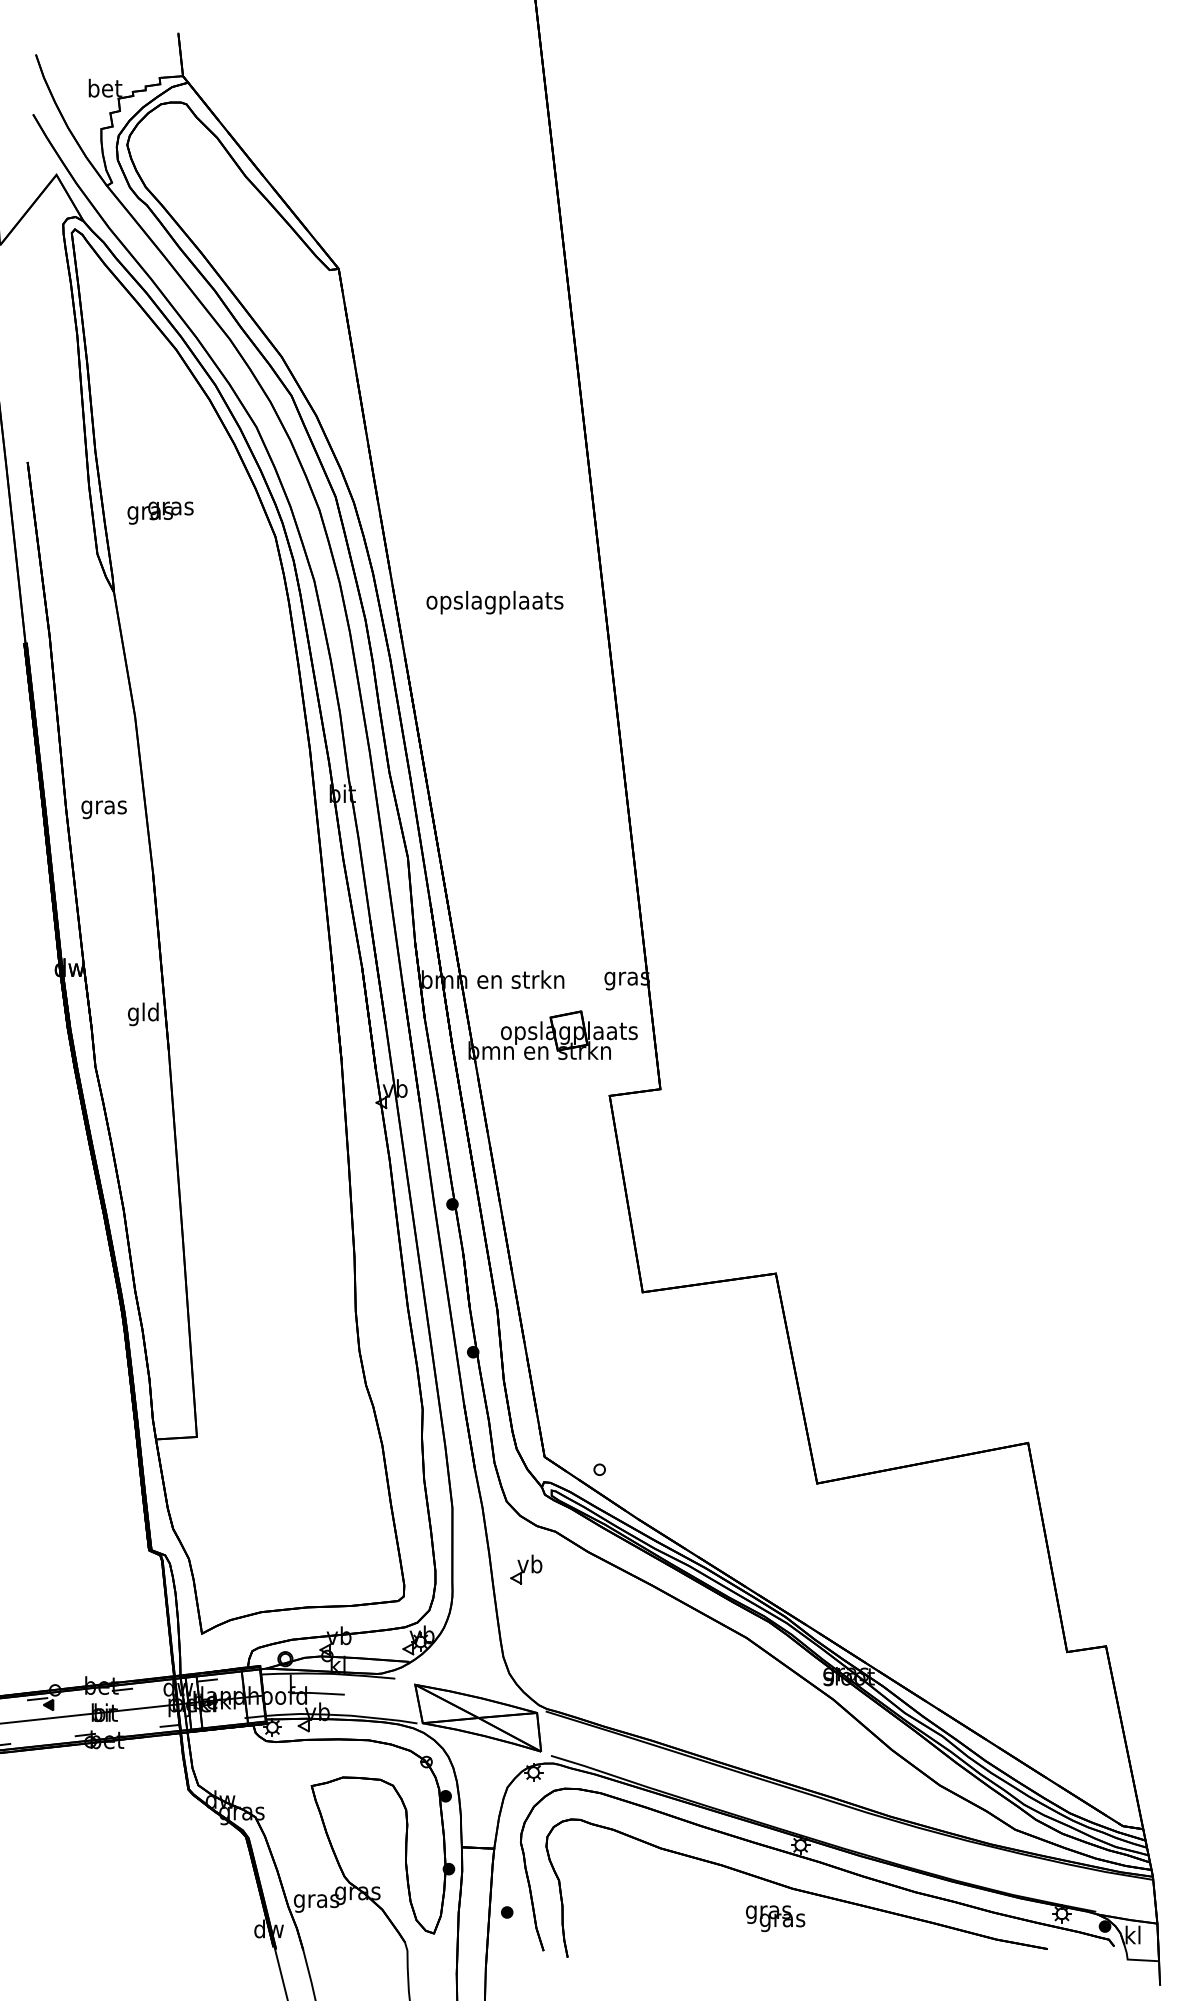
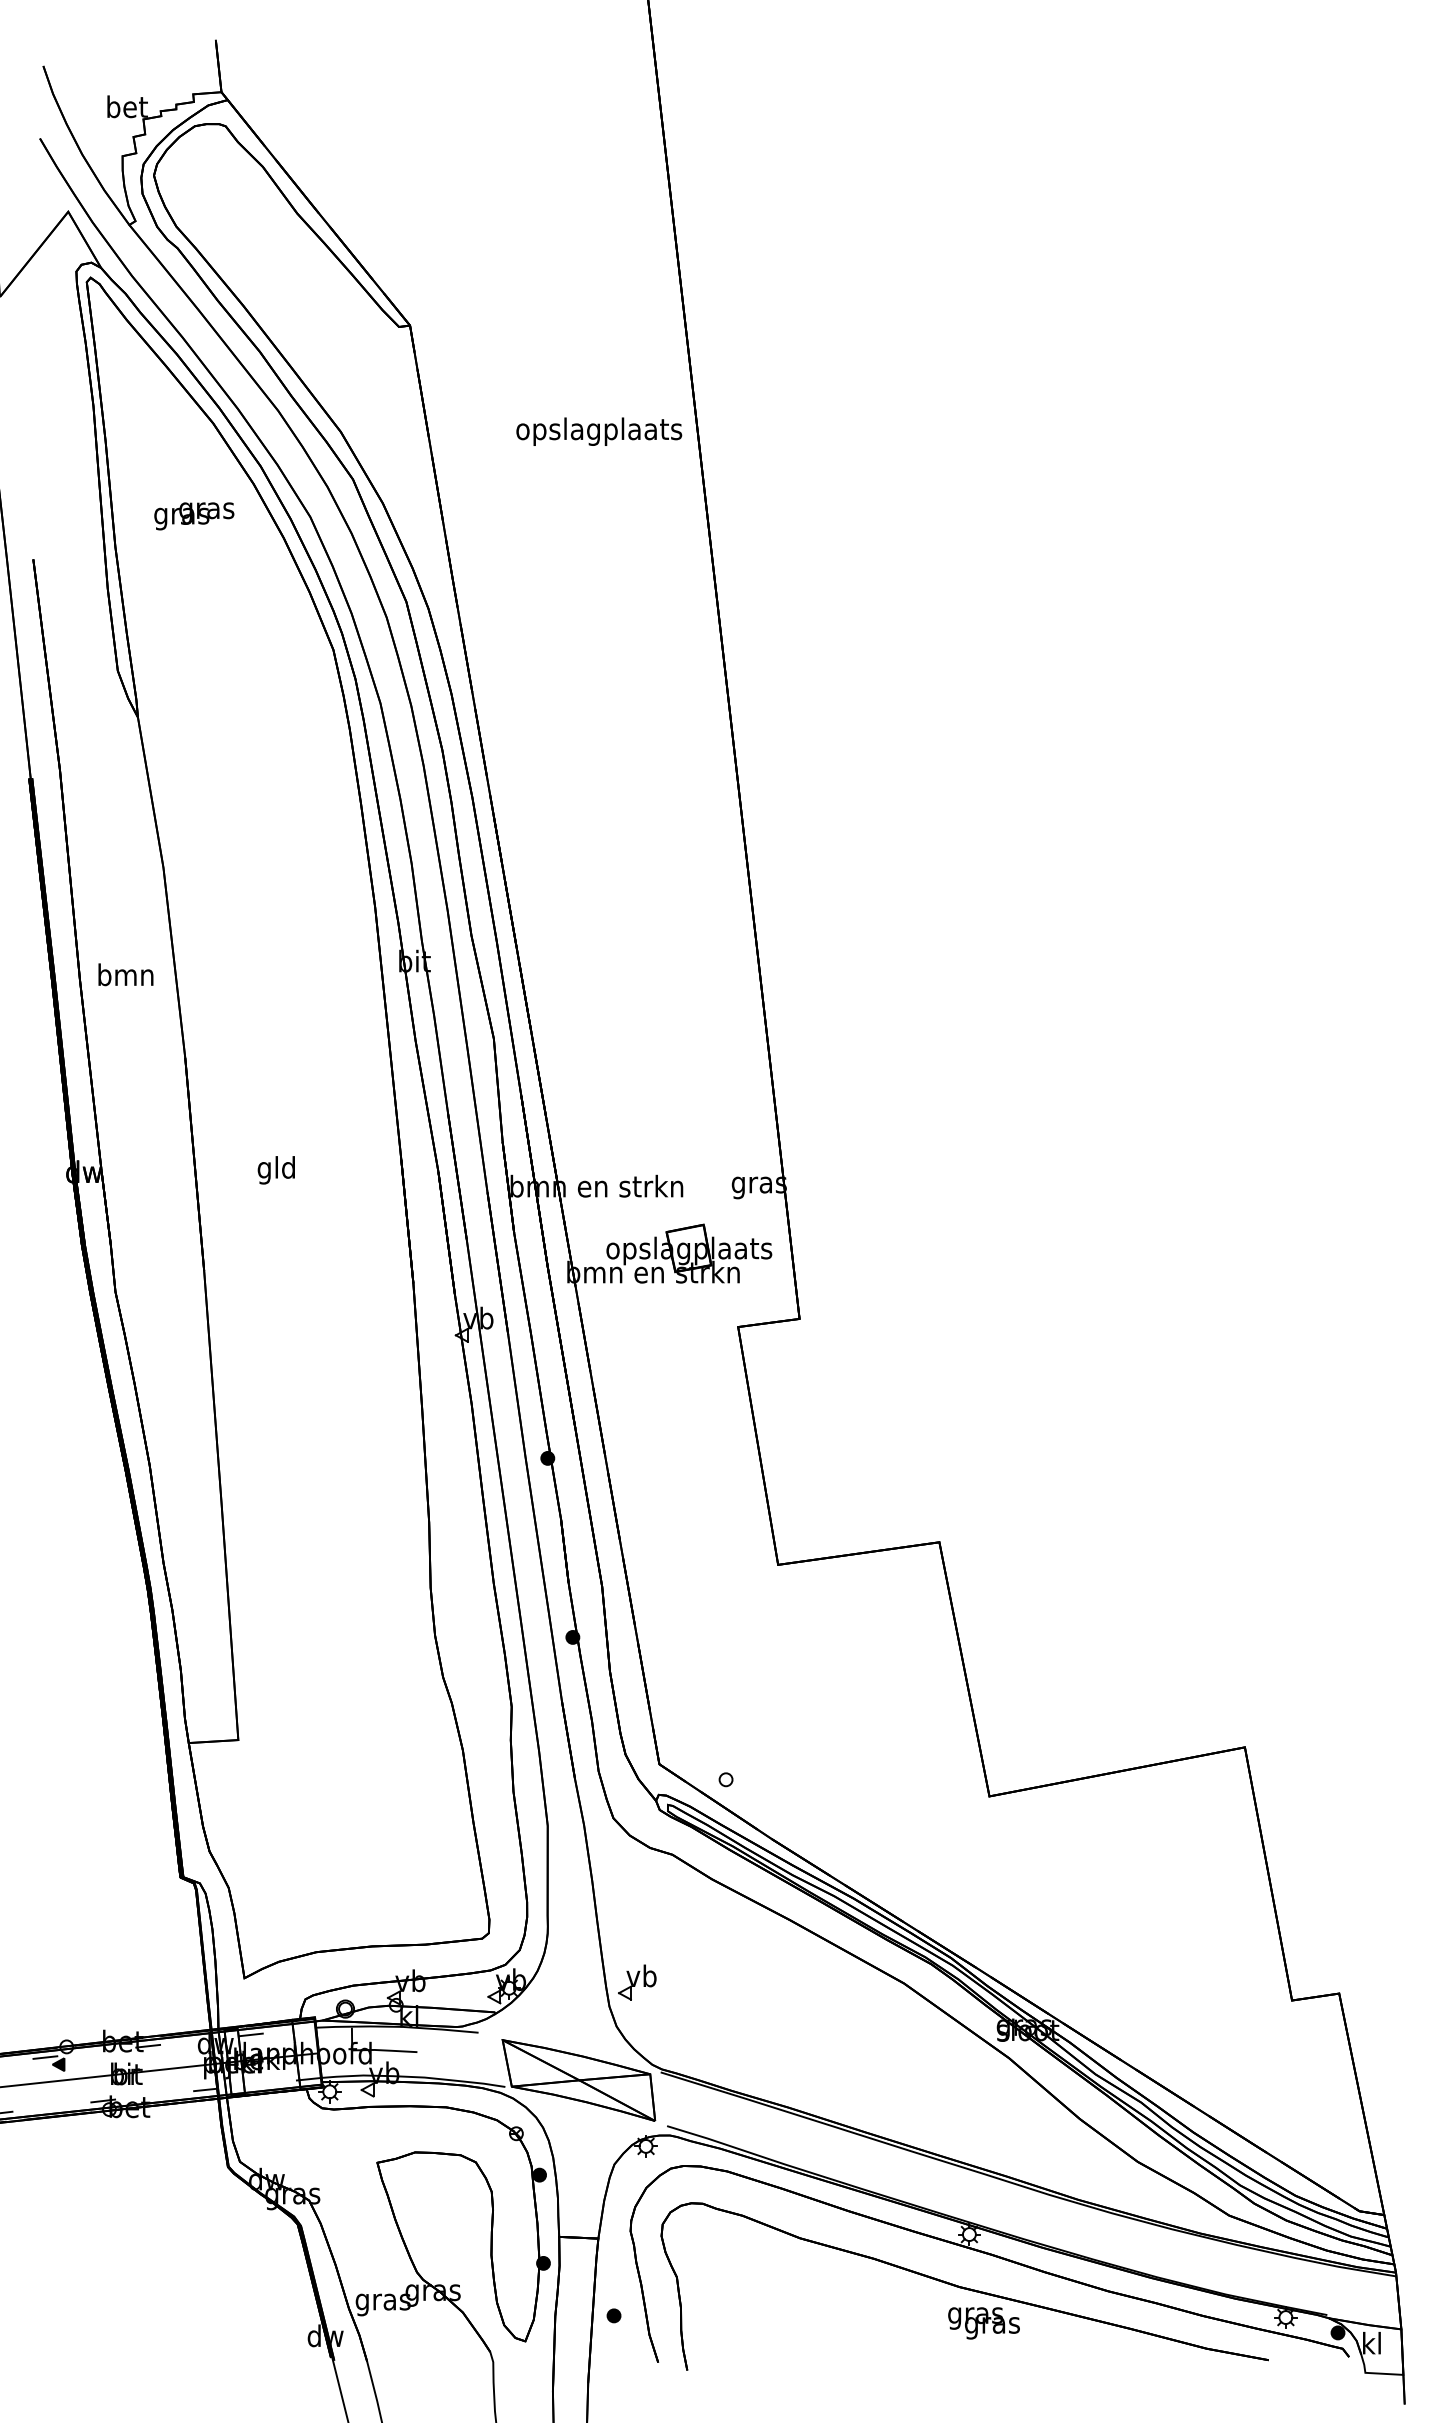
text: (160, 513) -> (194, 516), moved
text: (495, 602) -> (599, 431), moved
text: (103, 807) -> (125, 977), gras -> bmn
text: (142, 1014) -> (275, 1170), moved
part: (526, 1569) -> (637, 1982), moved
text: (775, 1918) -> (983, 2323), moved

